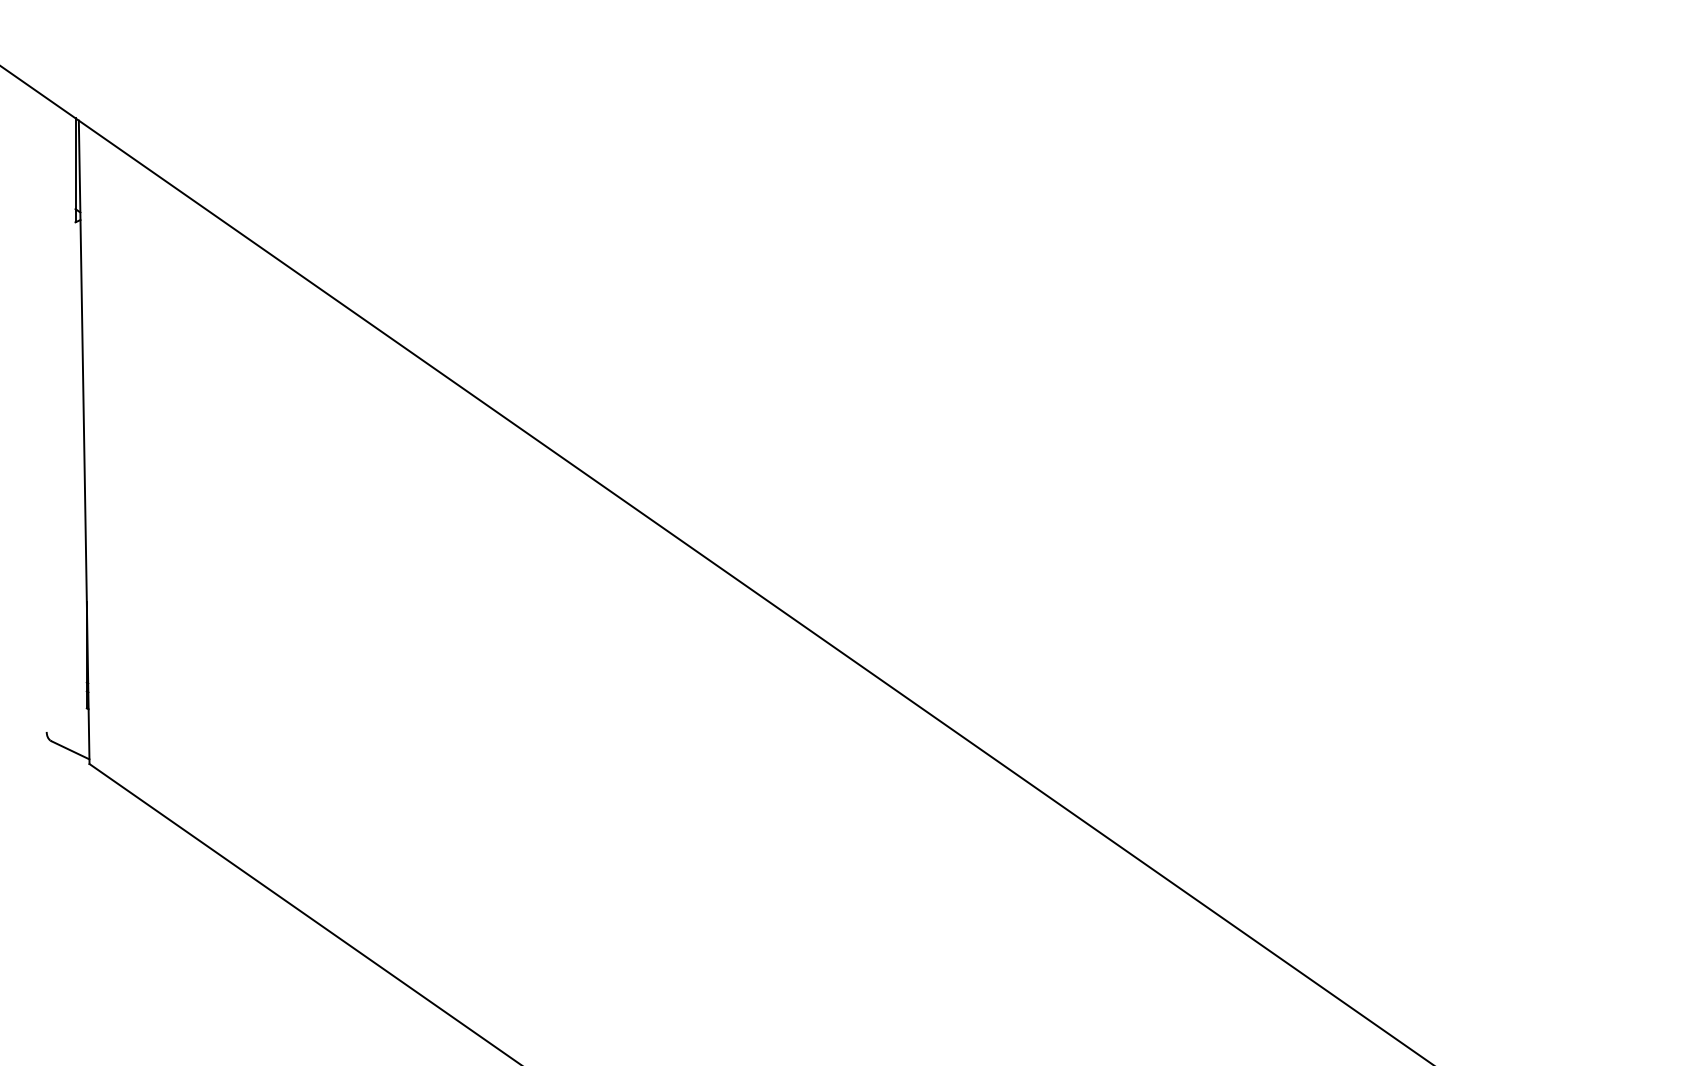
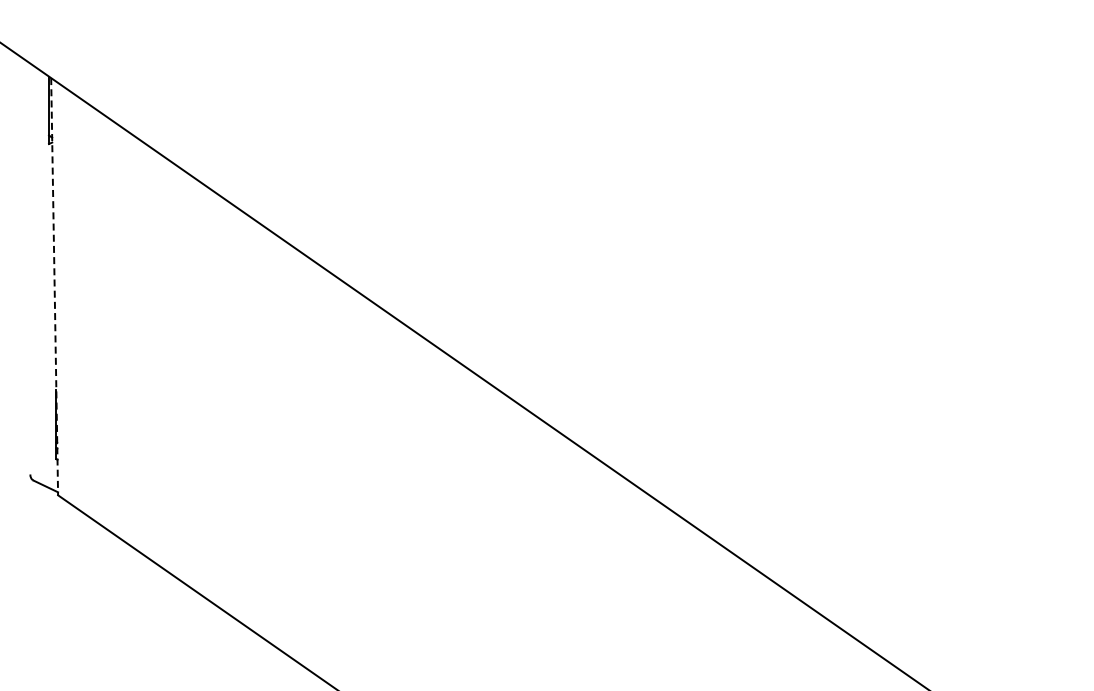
line: (83, 442) -> (54, 286), solid -> dashed

